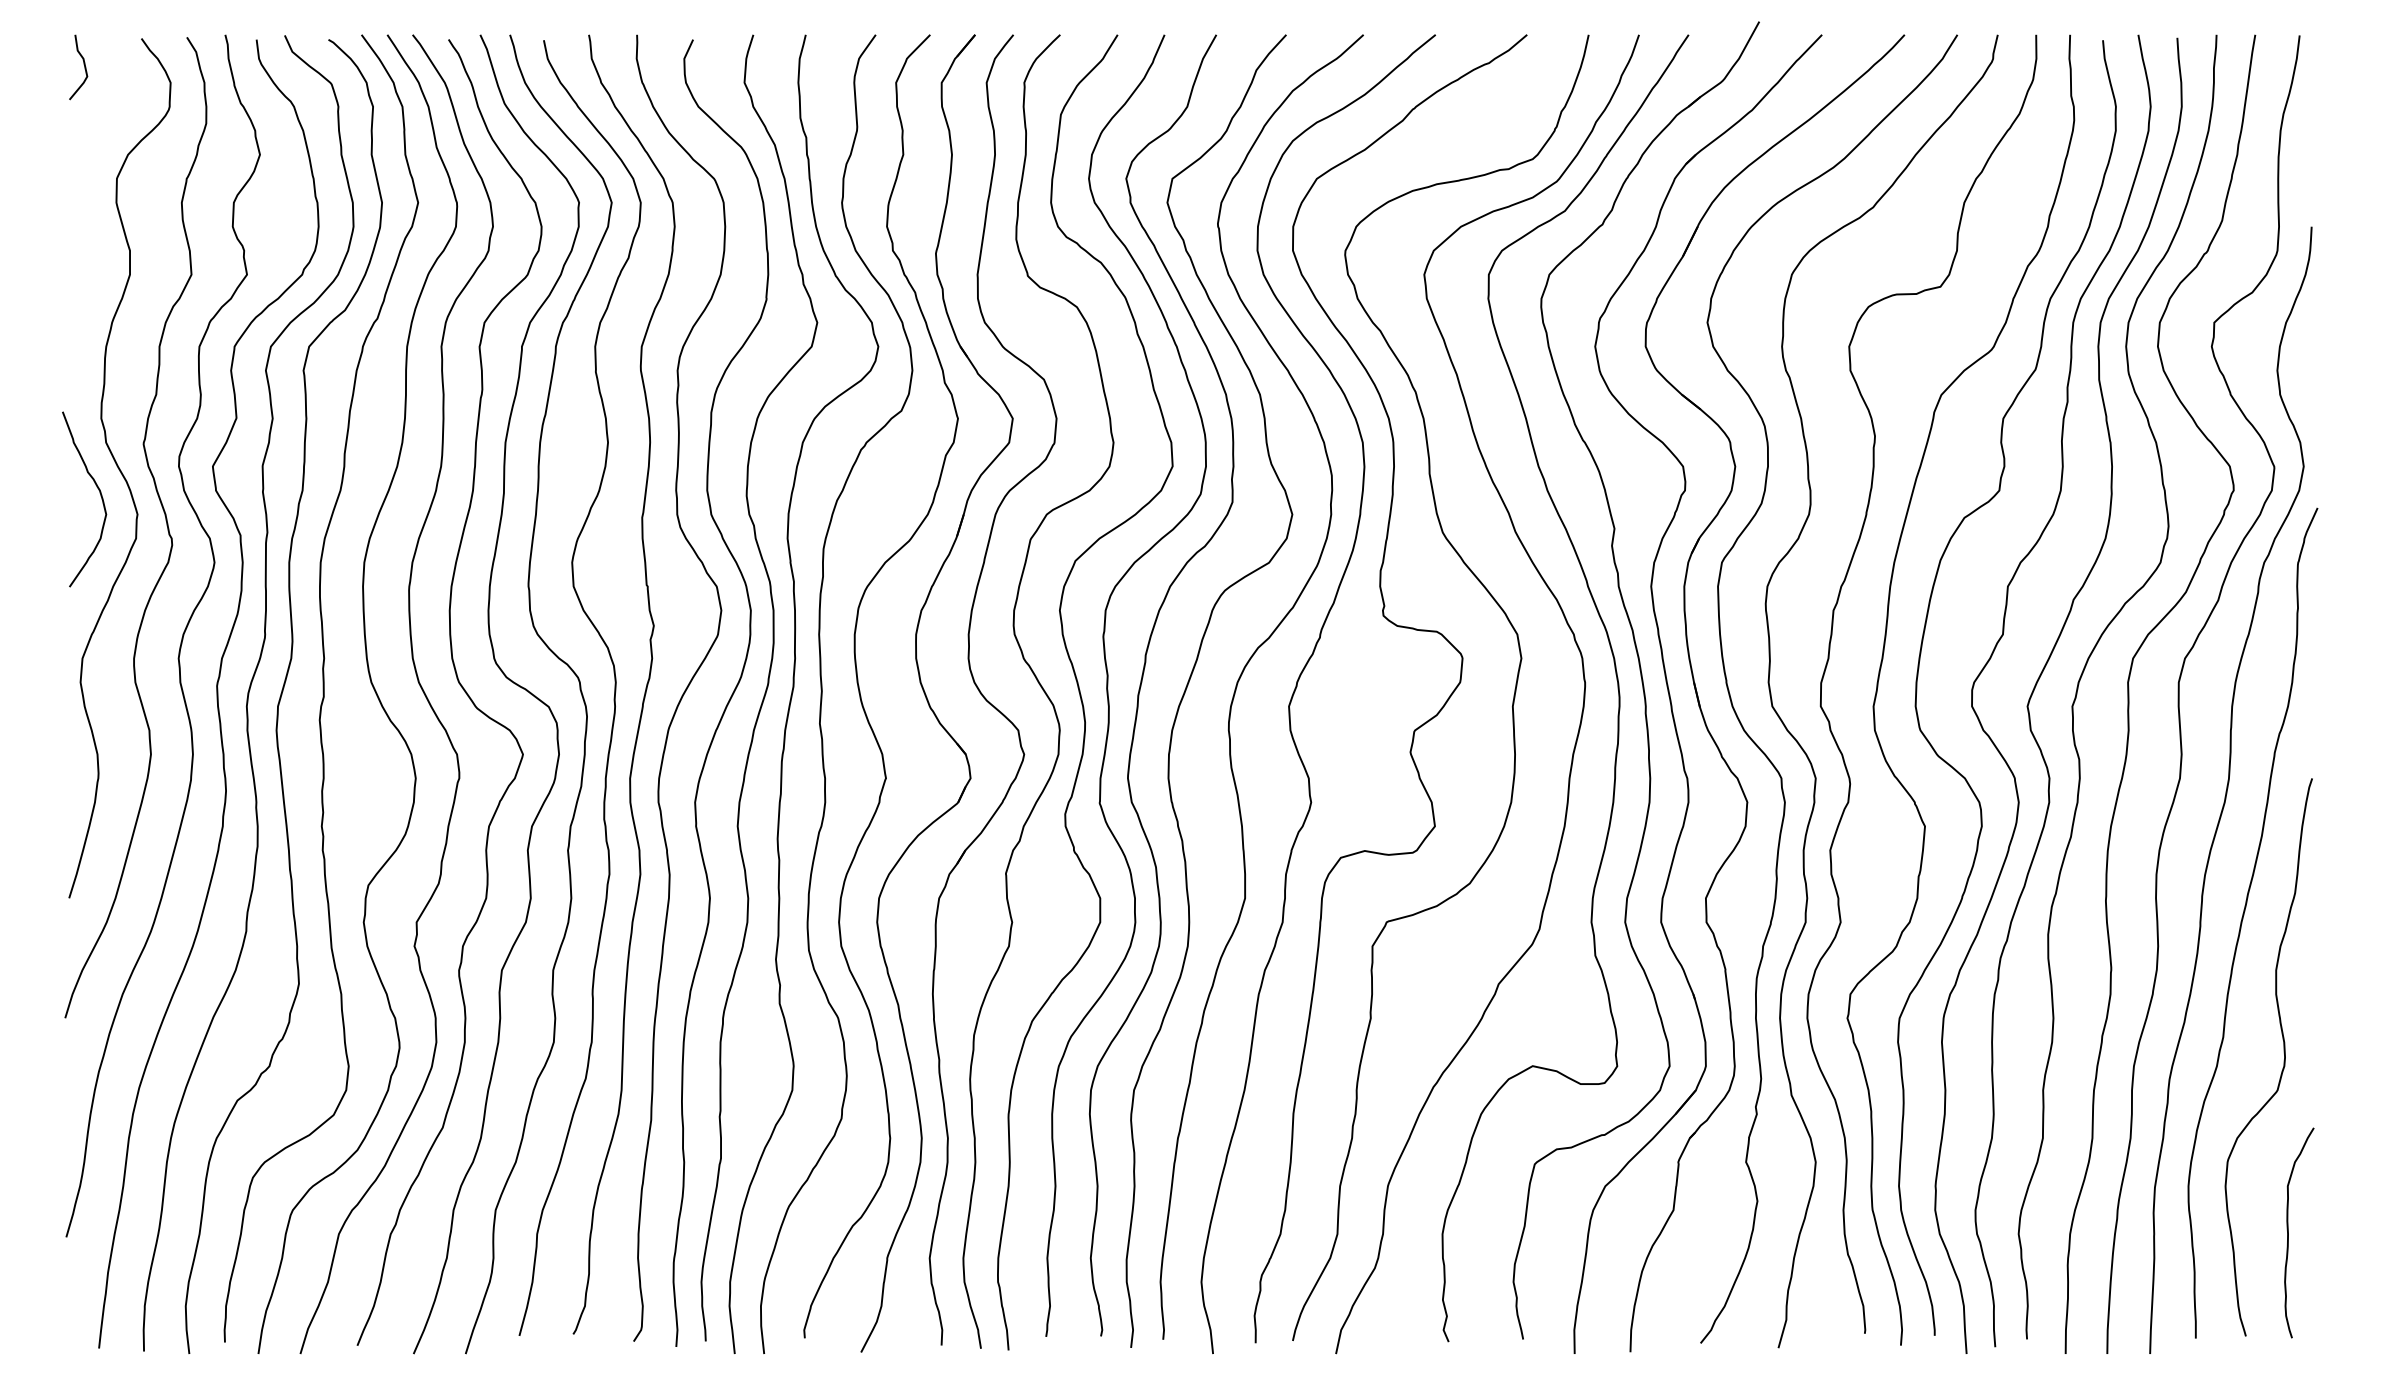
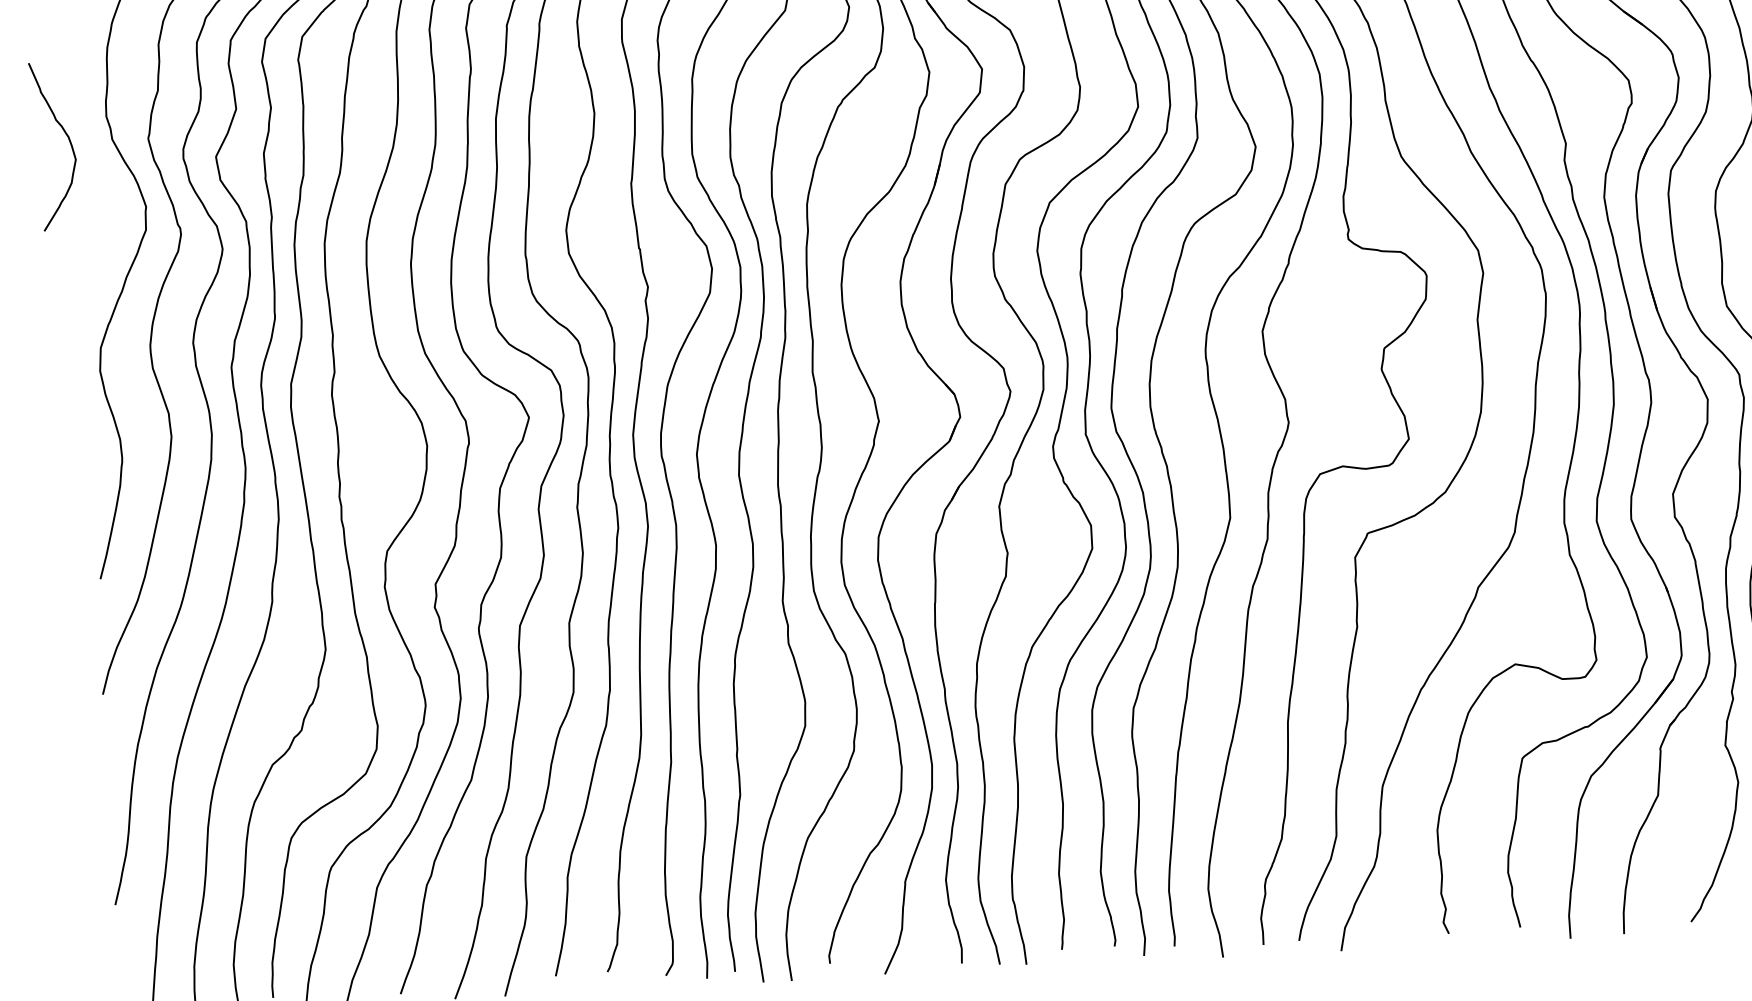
curve: (99, 493) -> (68, 139), moved

